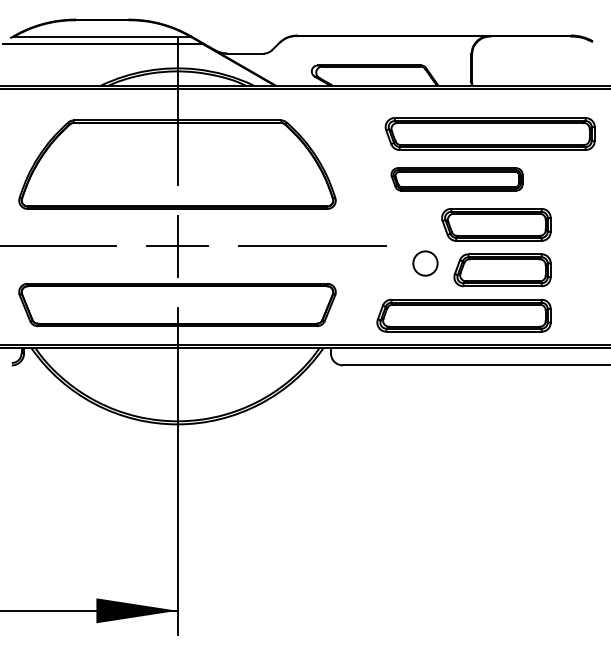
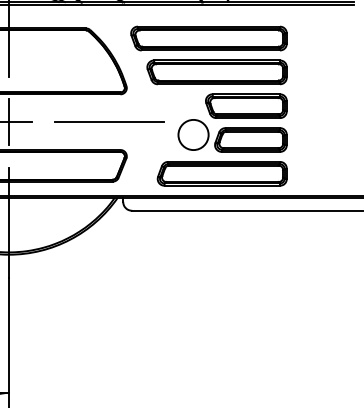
part: (489, 133) -> (208, 38), moved
part: (456, 179) -> (216, 72), size x1.43
circle: (425, 263) -> (193, 134), size x1.67

